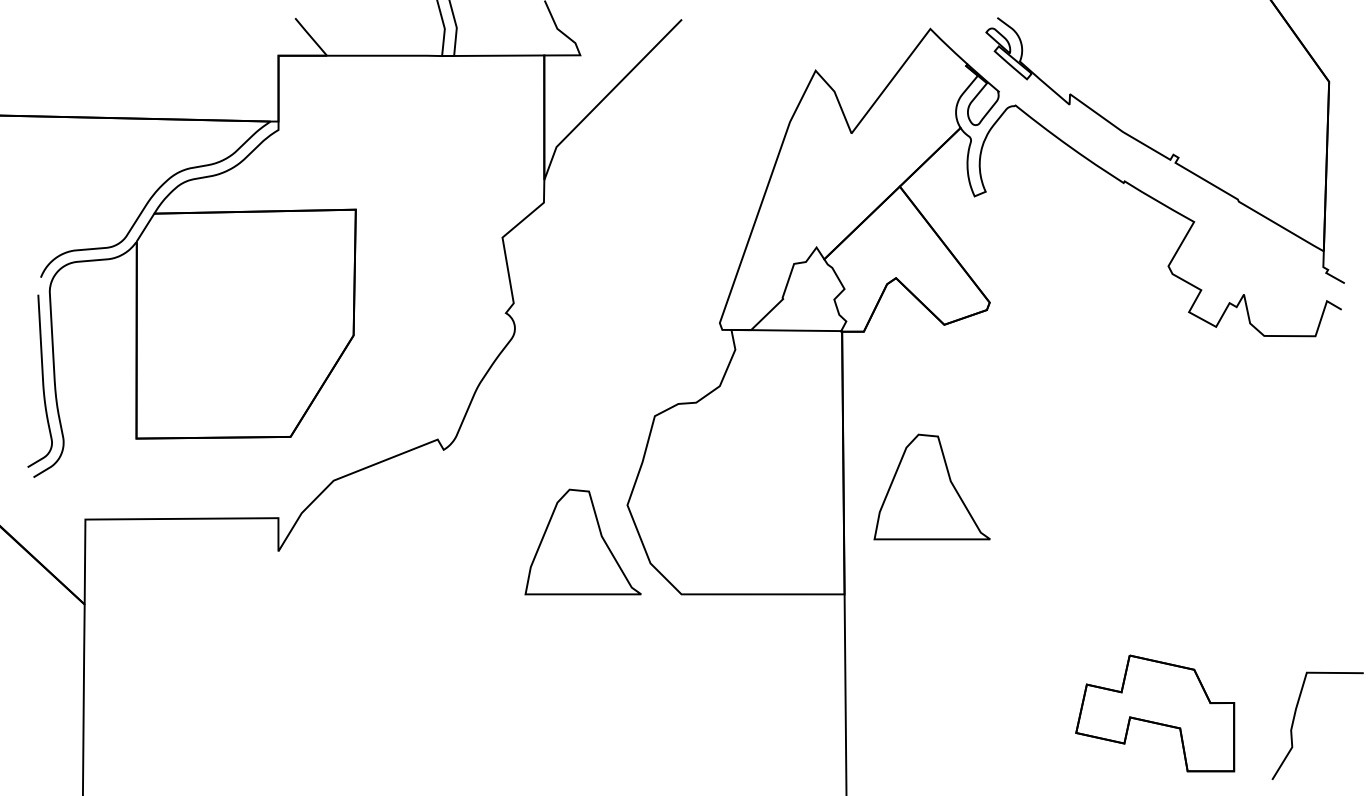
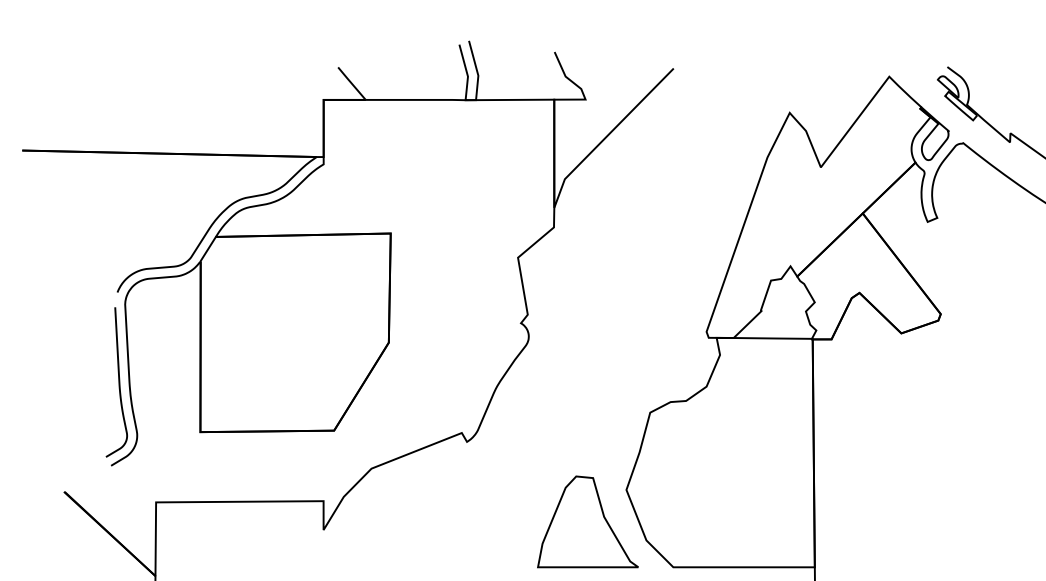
part: (931, 486) -> (890, 473), removed

